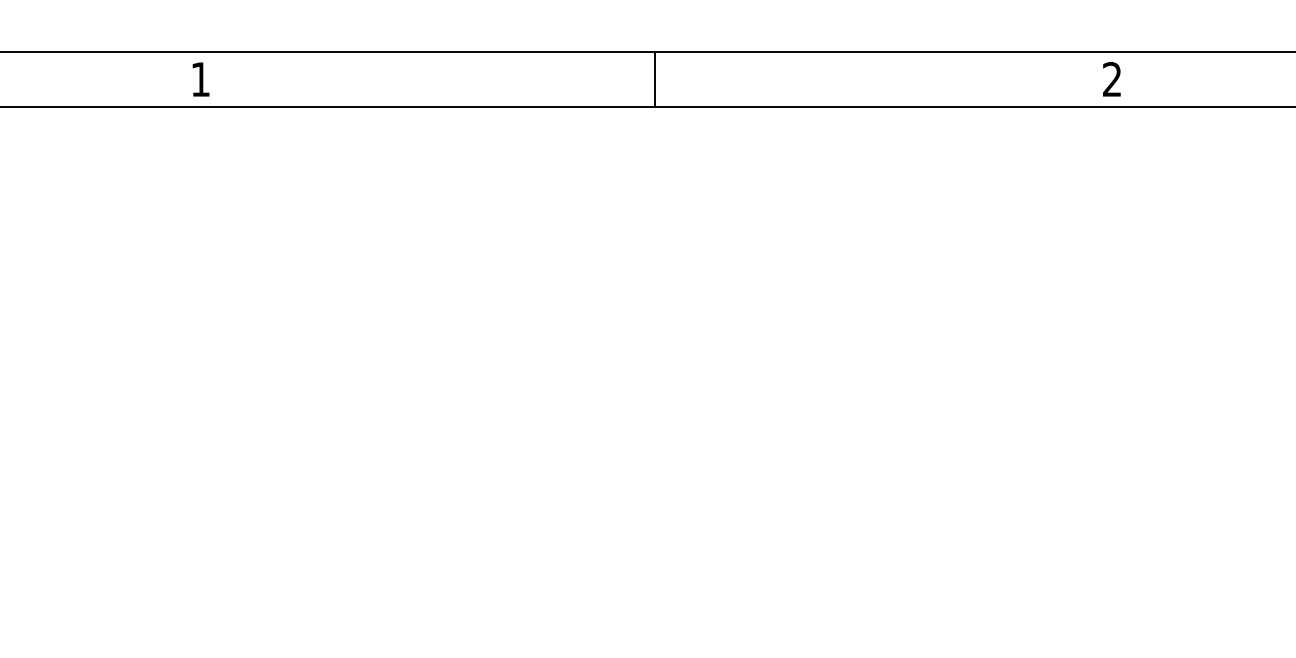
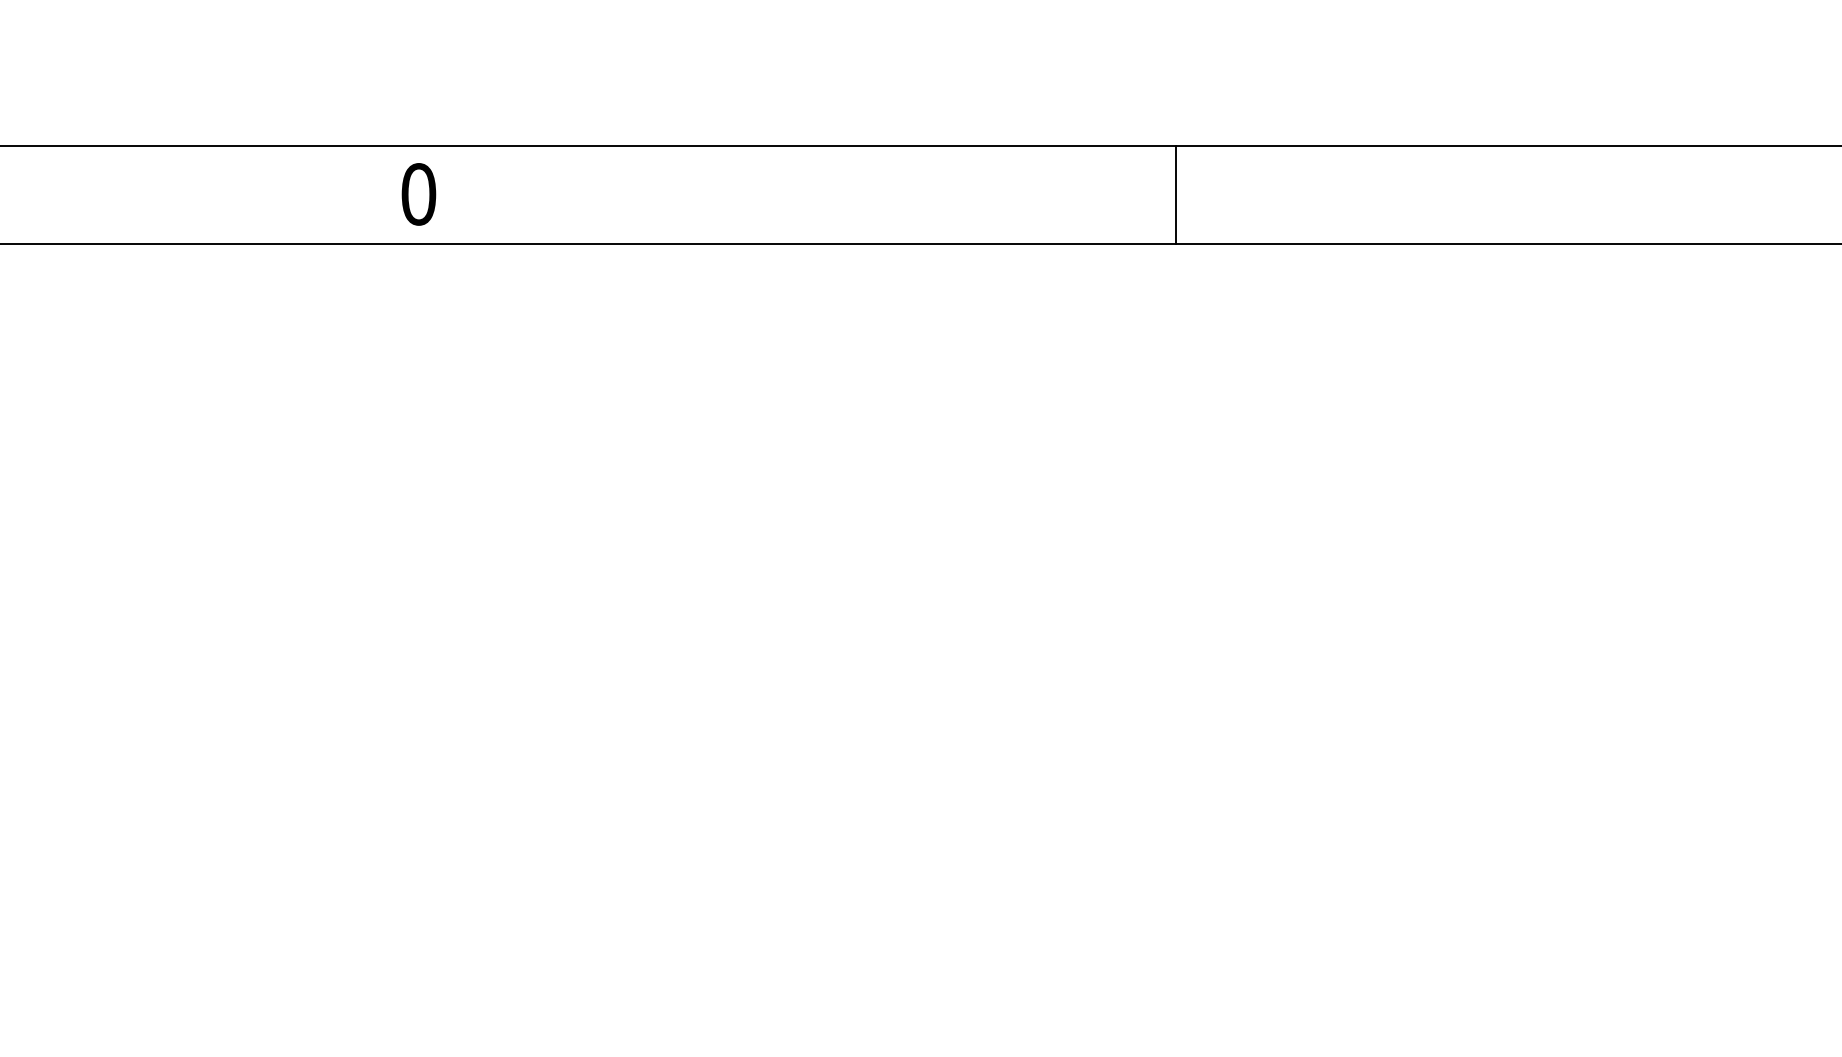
text: (200, 79) -> (418, 194), 1 -> 0
line: (654, 79) -> (1174, 194), moved

